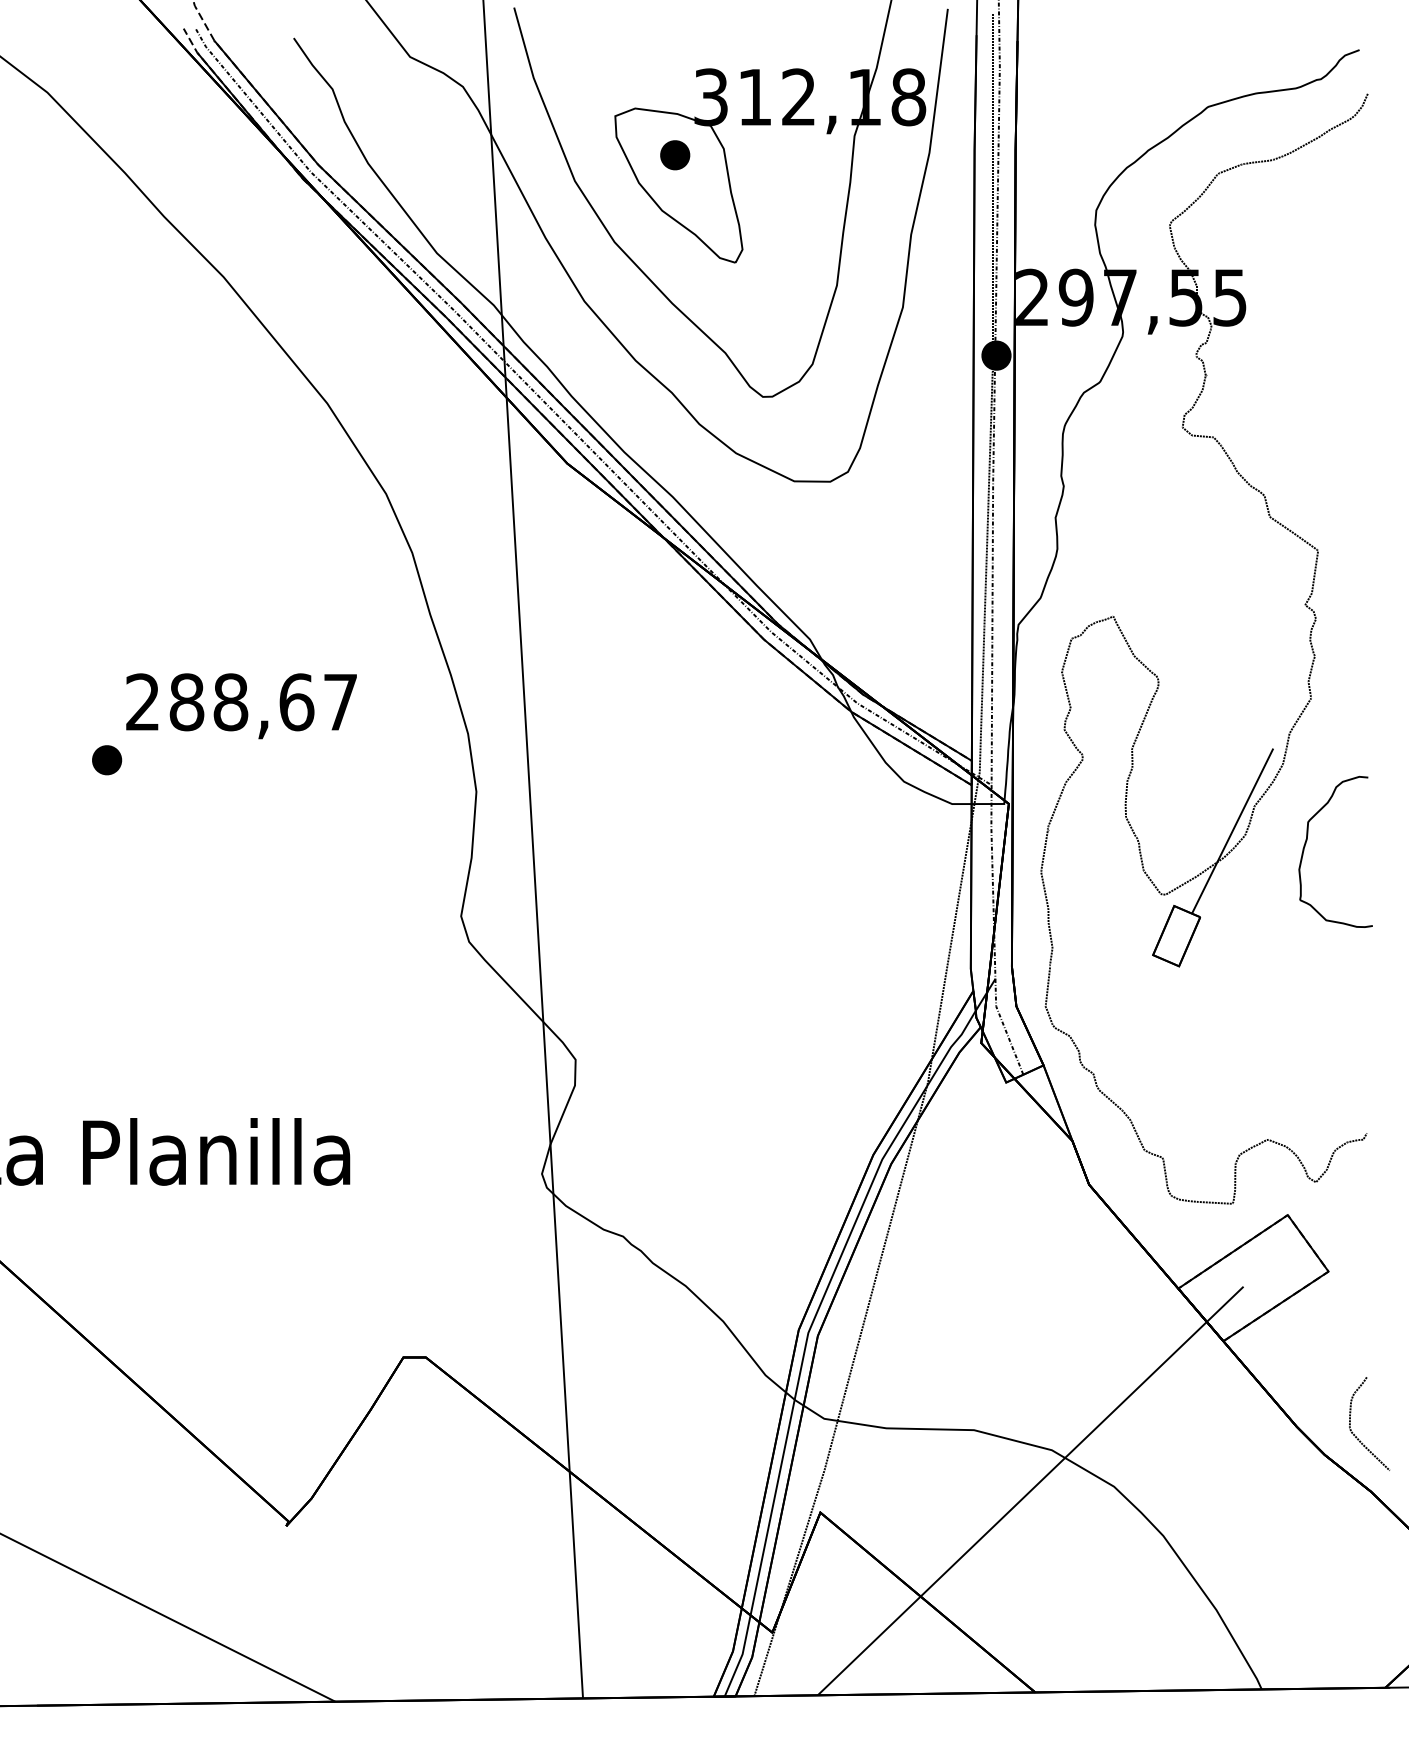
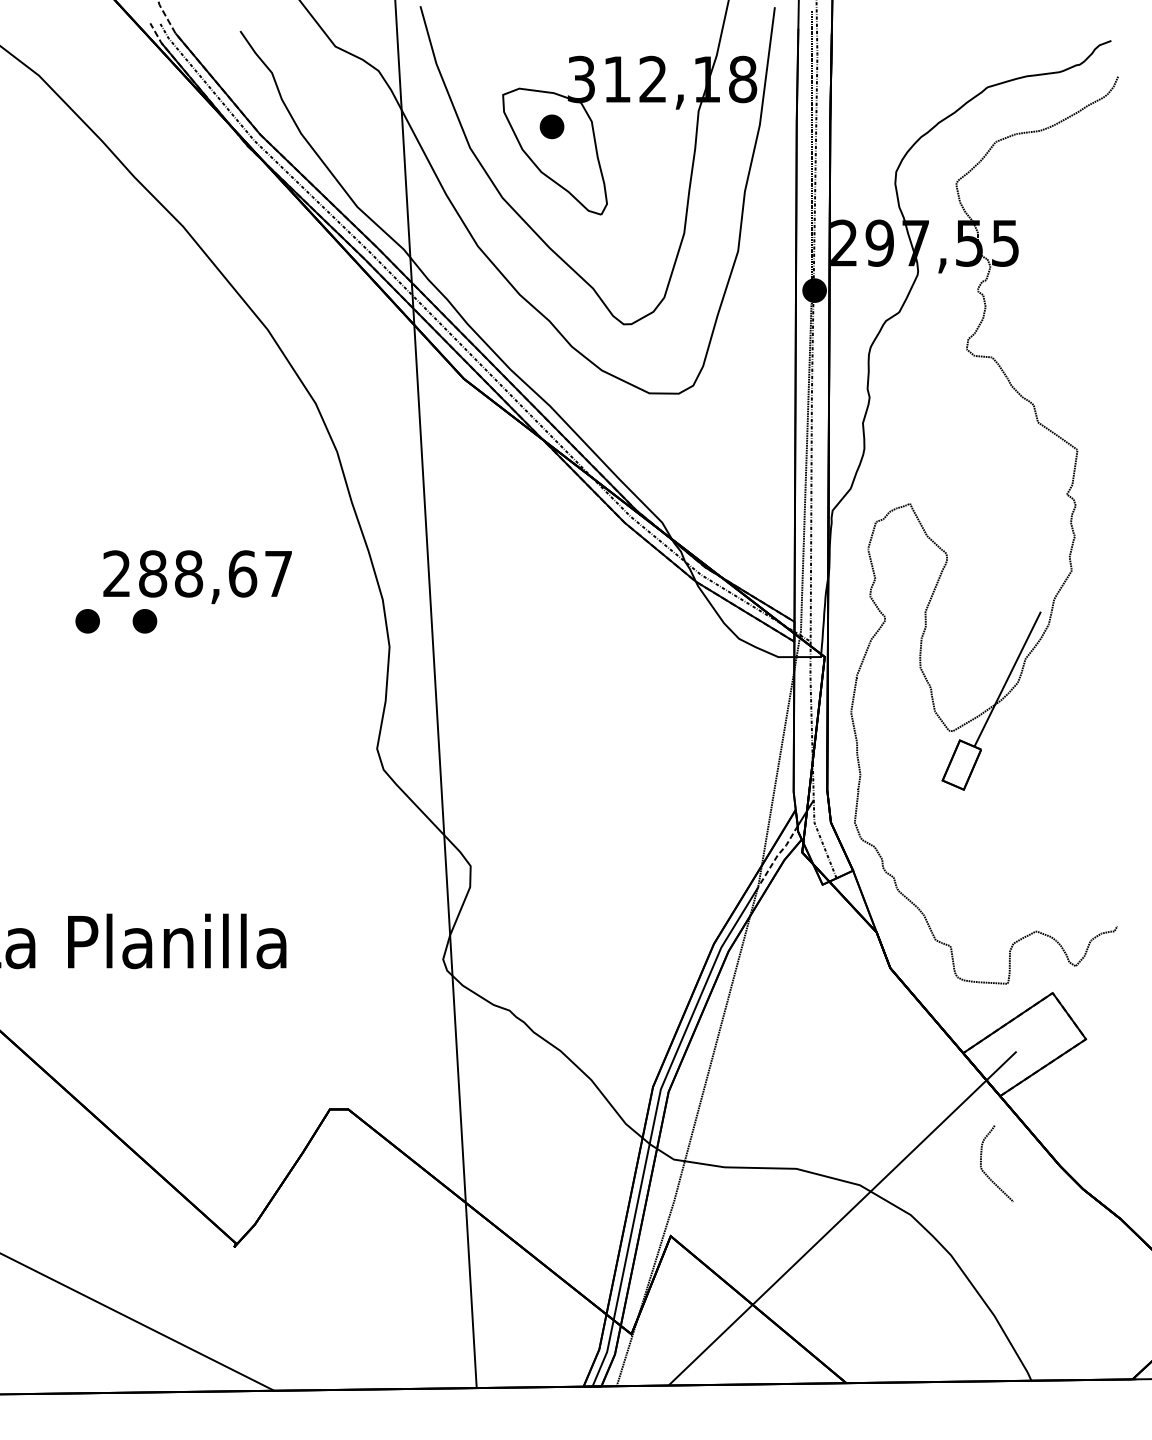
part: (177, 760) -> (145, 621), added
curve: (1307, 840) -> (1068, 686), removed
line: (951, 1047) -> (777, 856), solid -> dashed
curve: (1354, 1433) -> (984, 1171), moved

